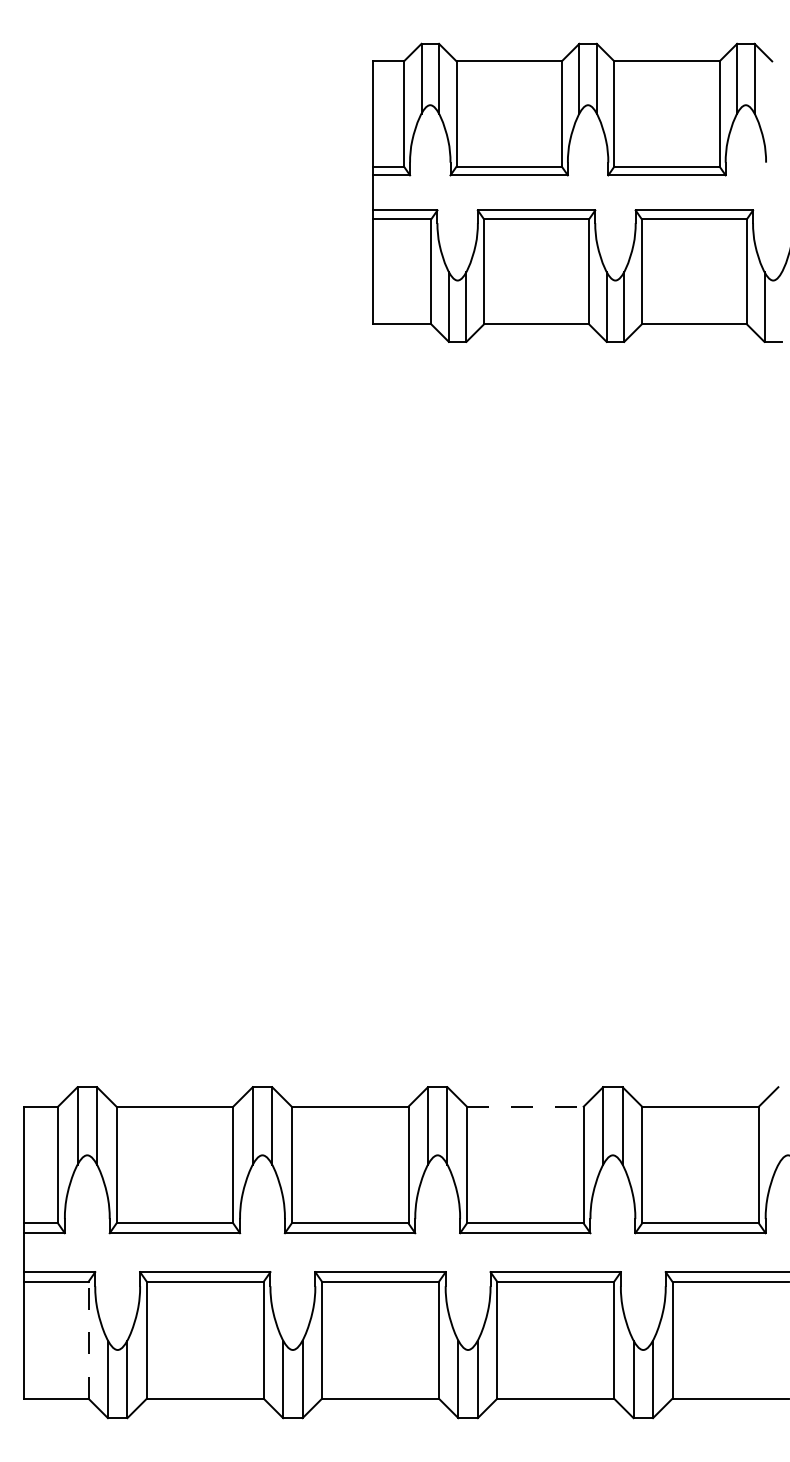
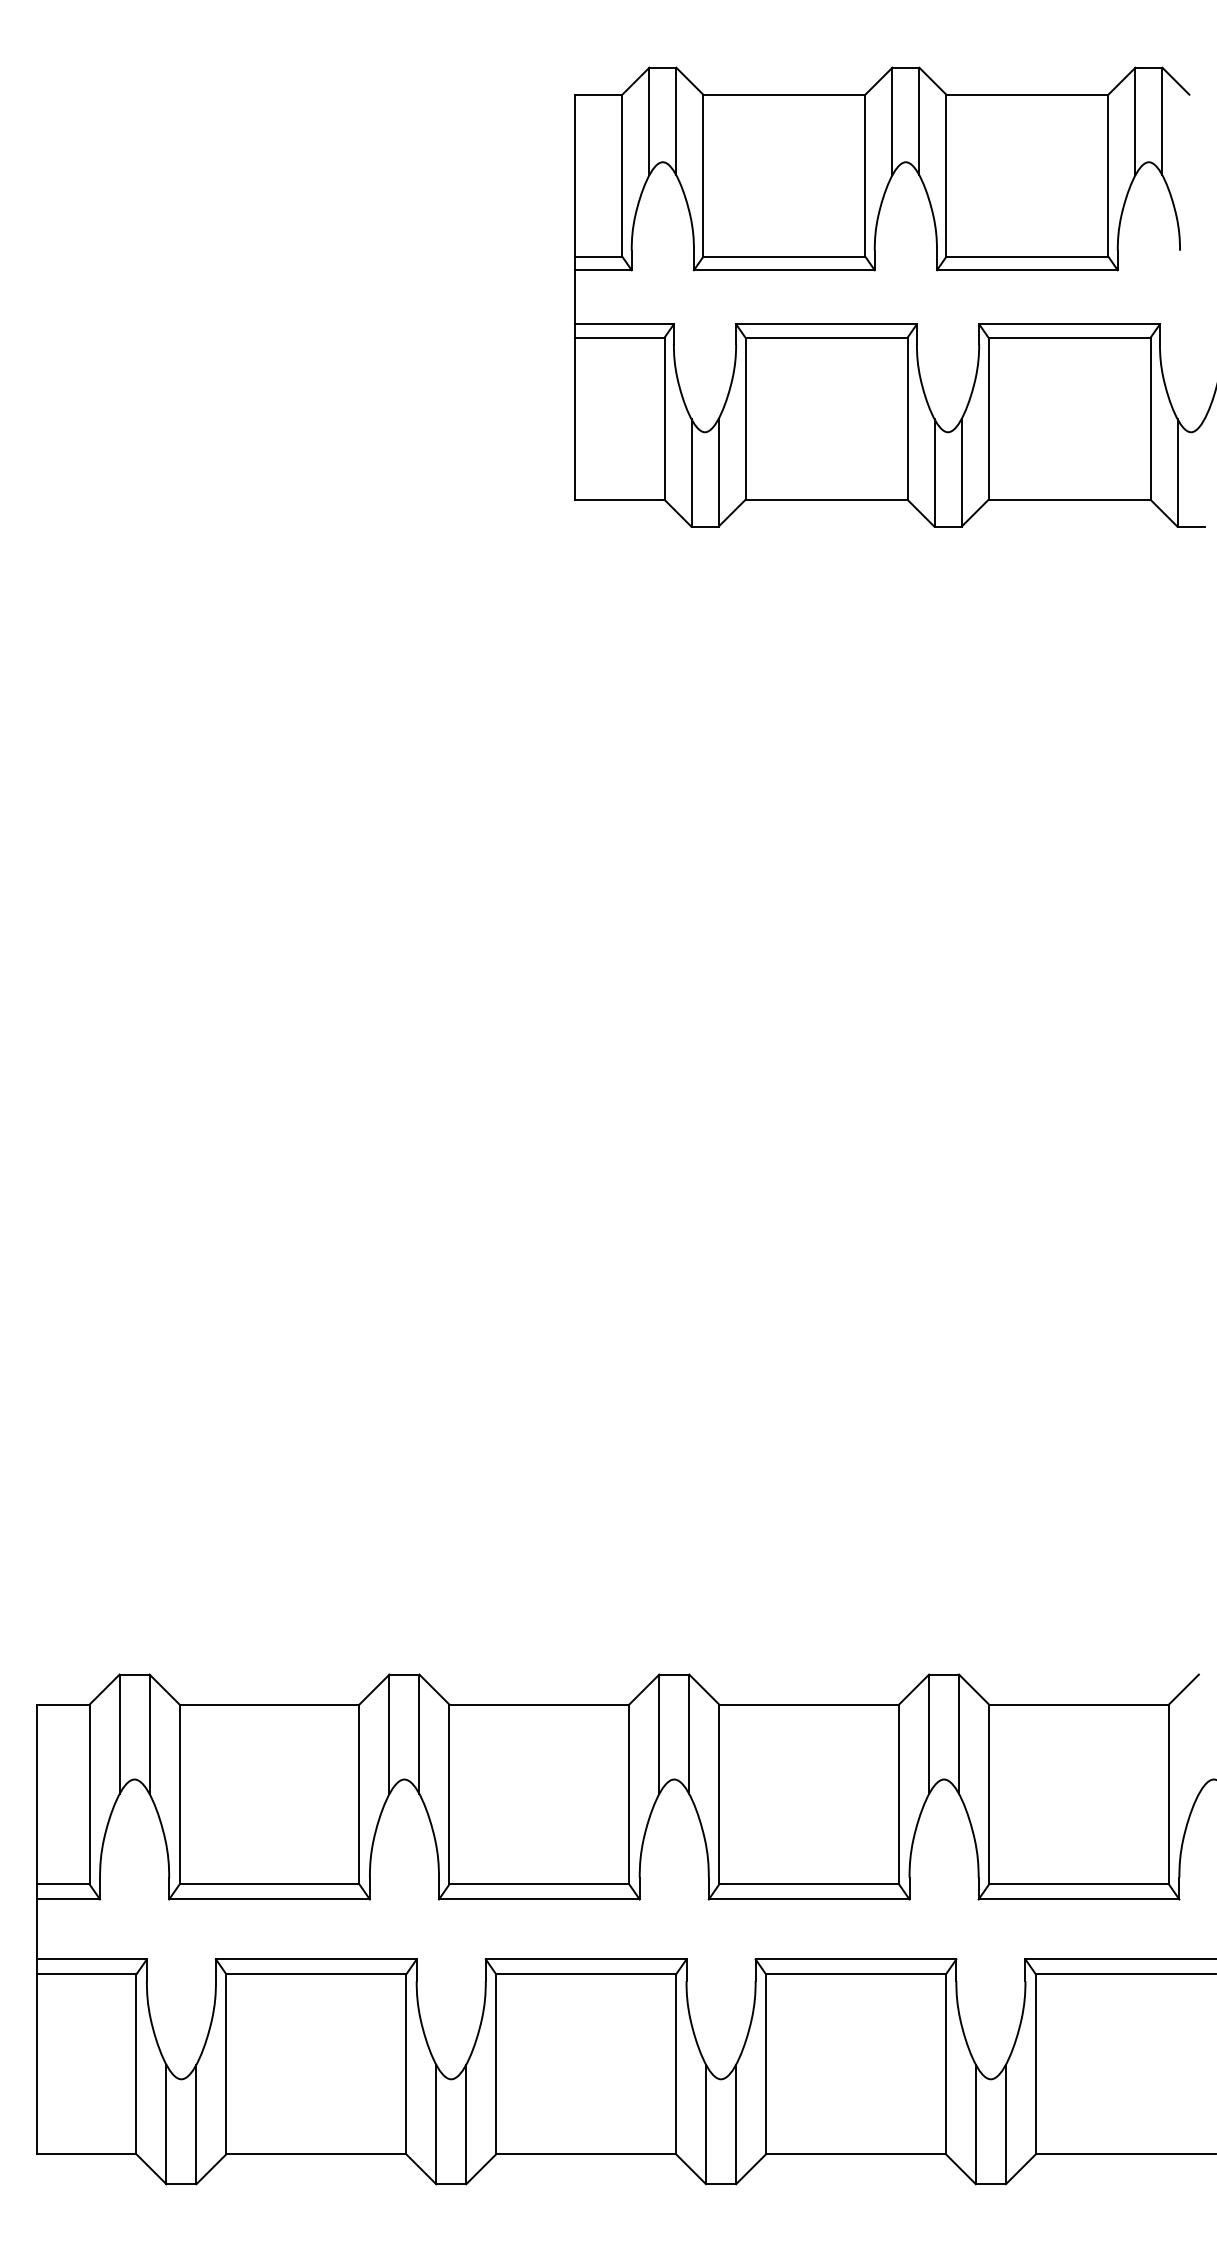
line: (525, 1106) -> (809, 1704), dashed -> solid
line: (88, 1339) -> (136, 2063), dashed -> solid

